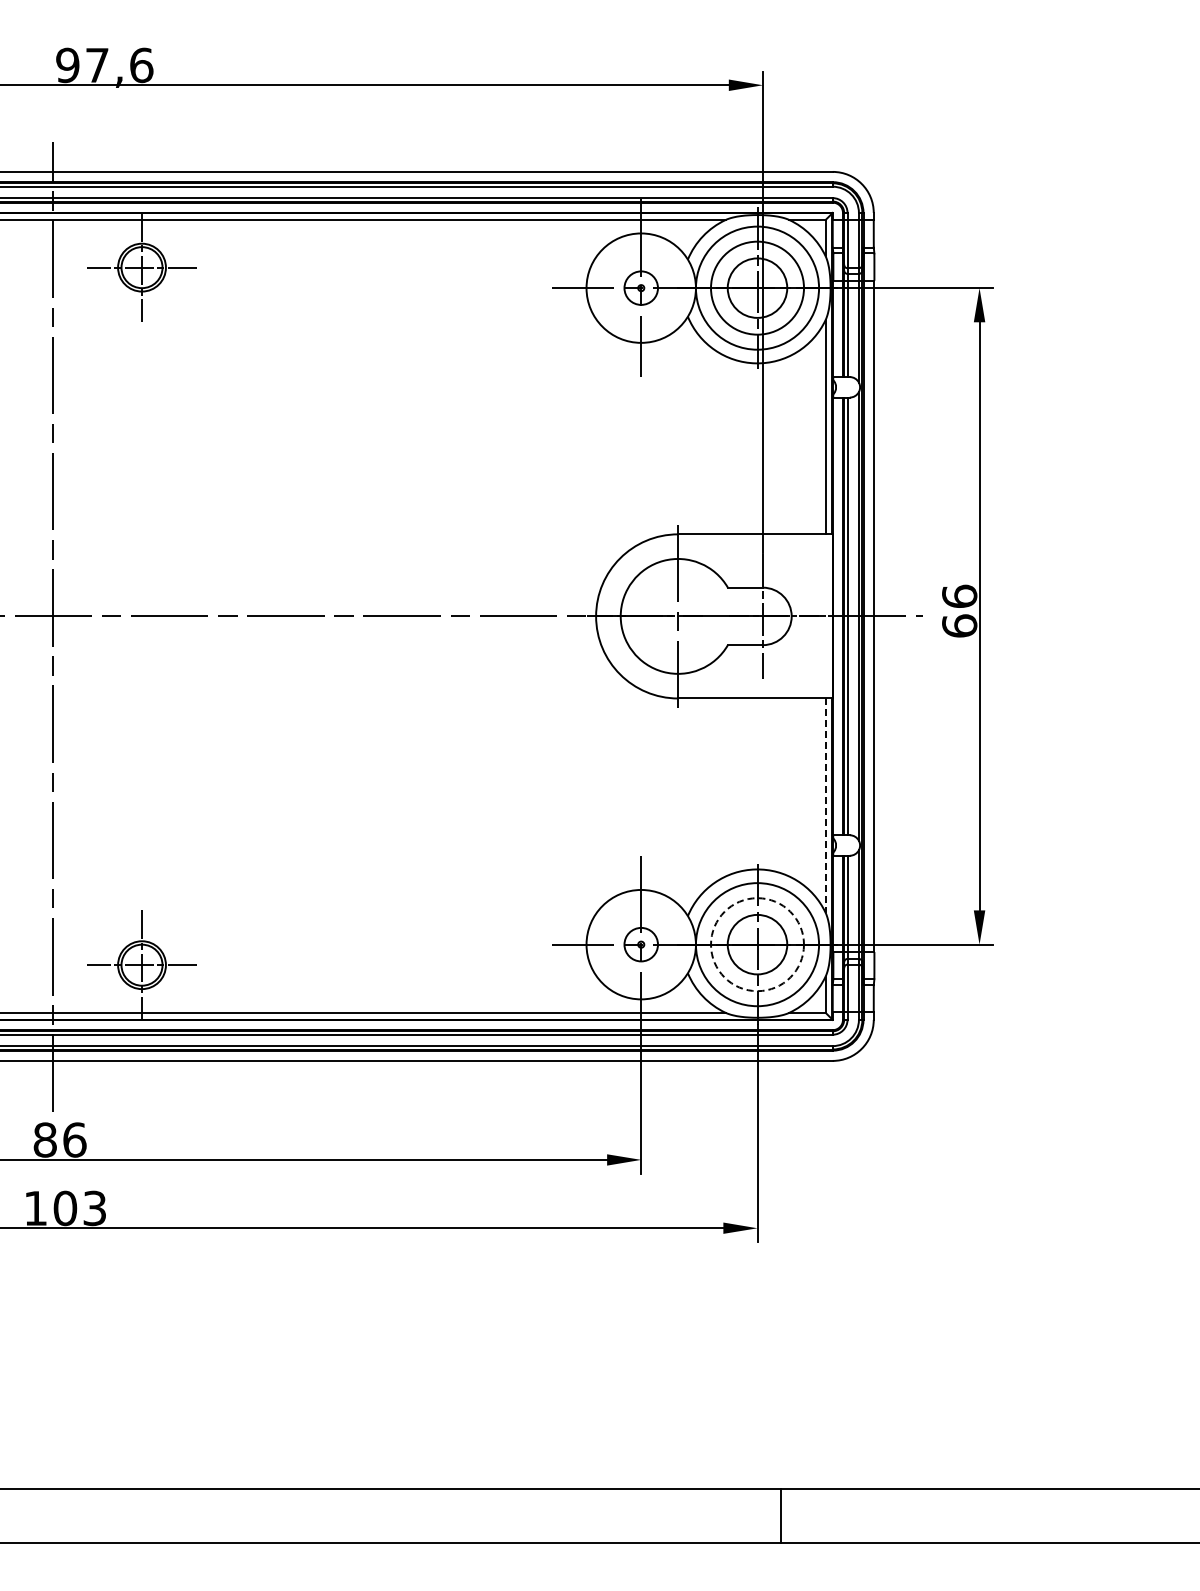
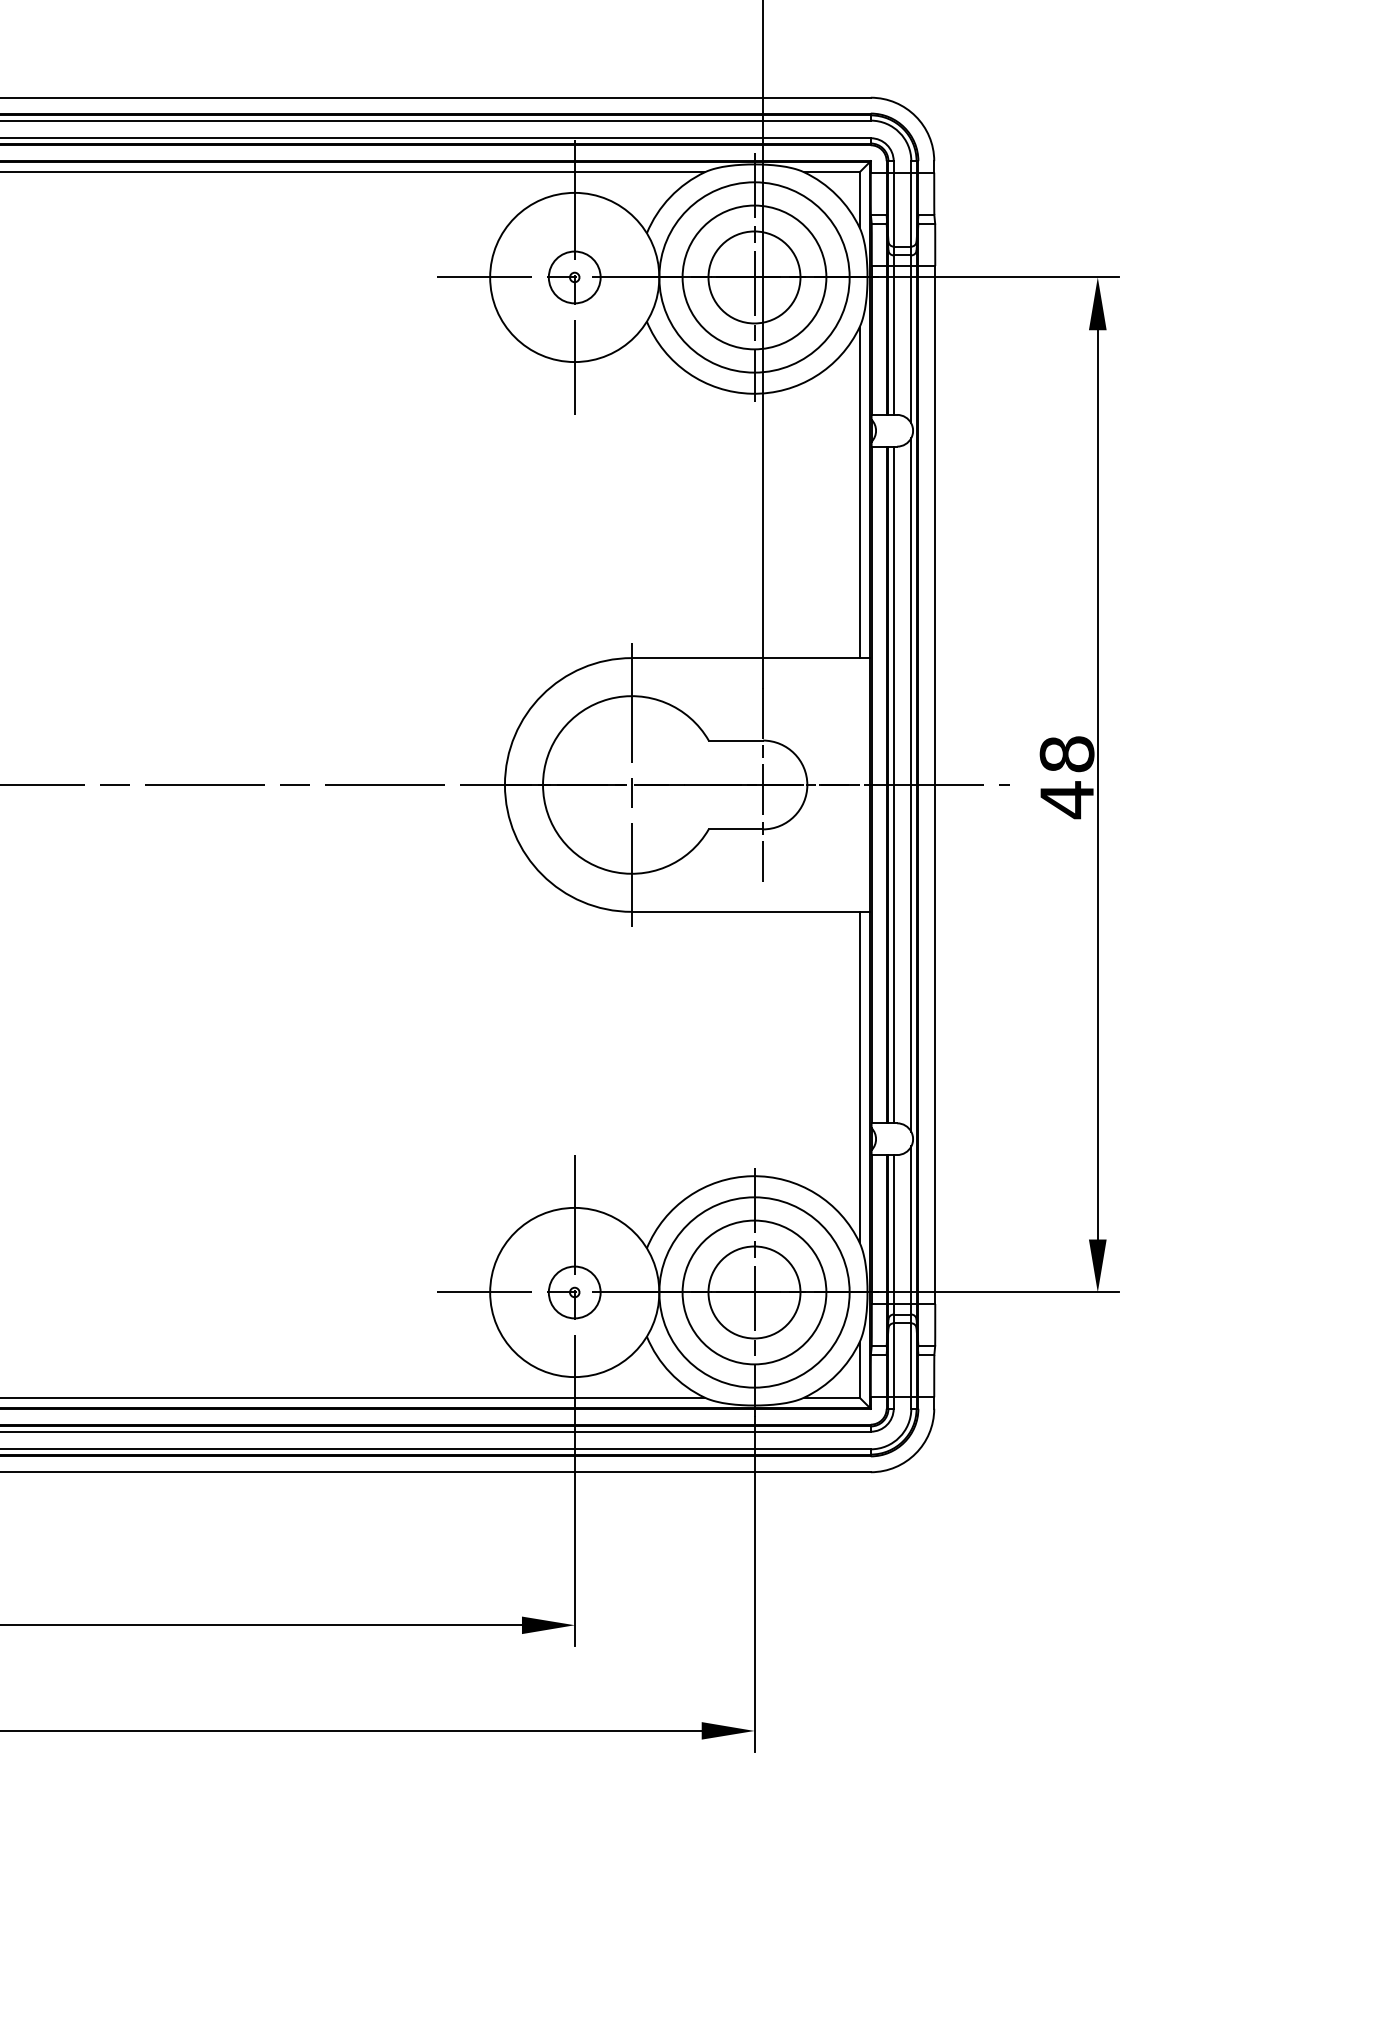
text: (959, 611) -> (1066, 777), 66 -> 48
line: (825, 806) -> (859, 1078), dashed -> solid
circle: (757, 944) -> (754, 1292), dashed -> solid

